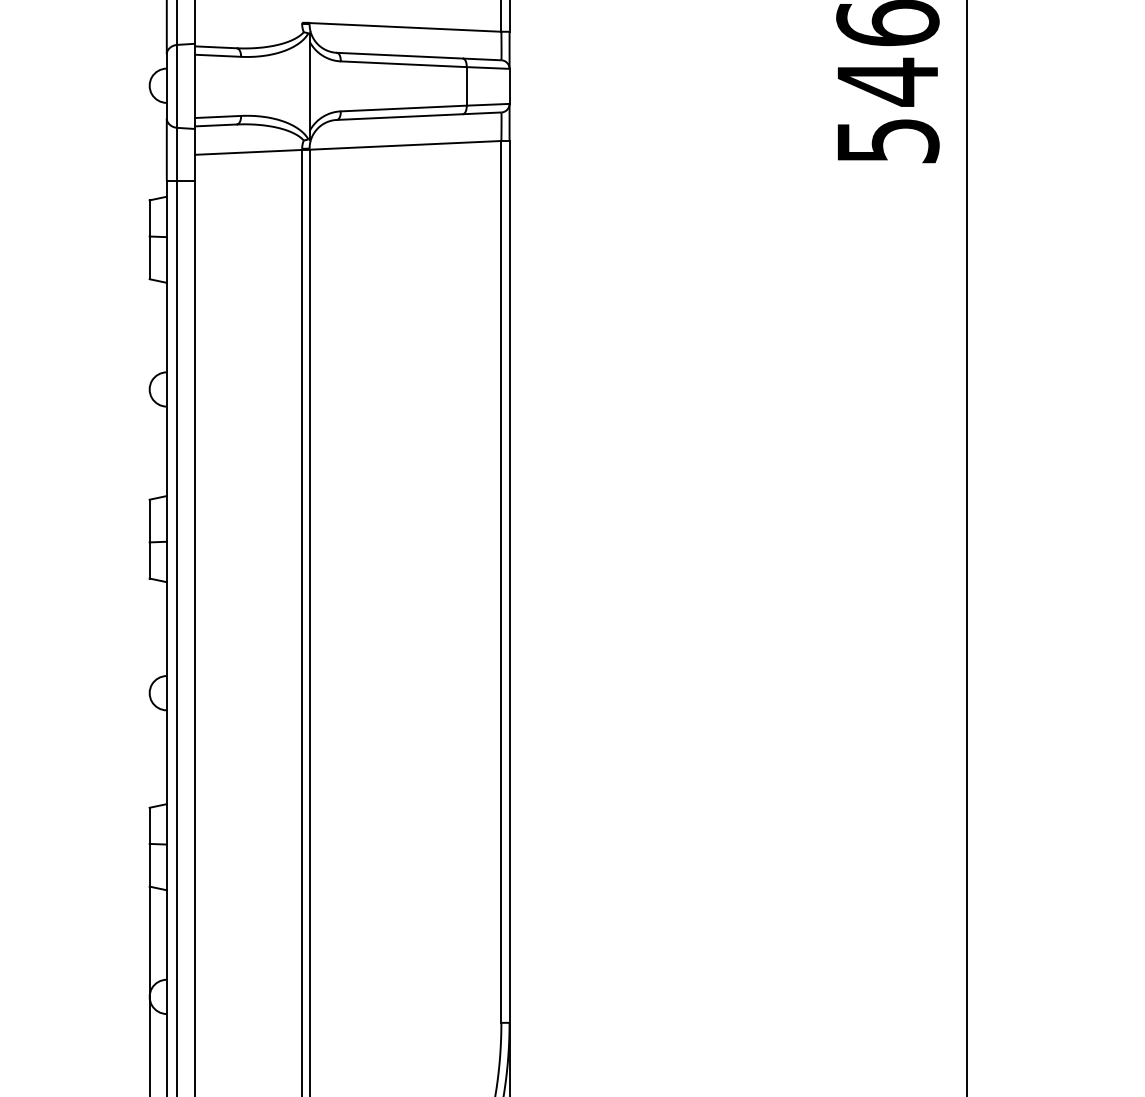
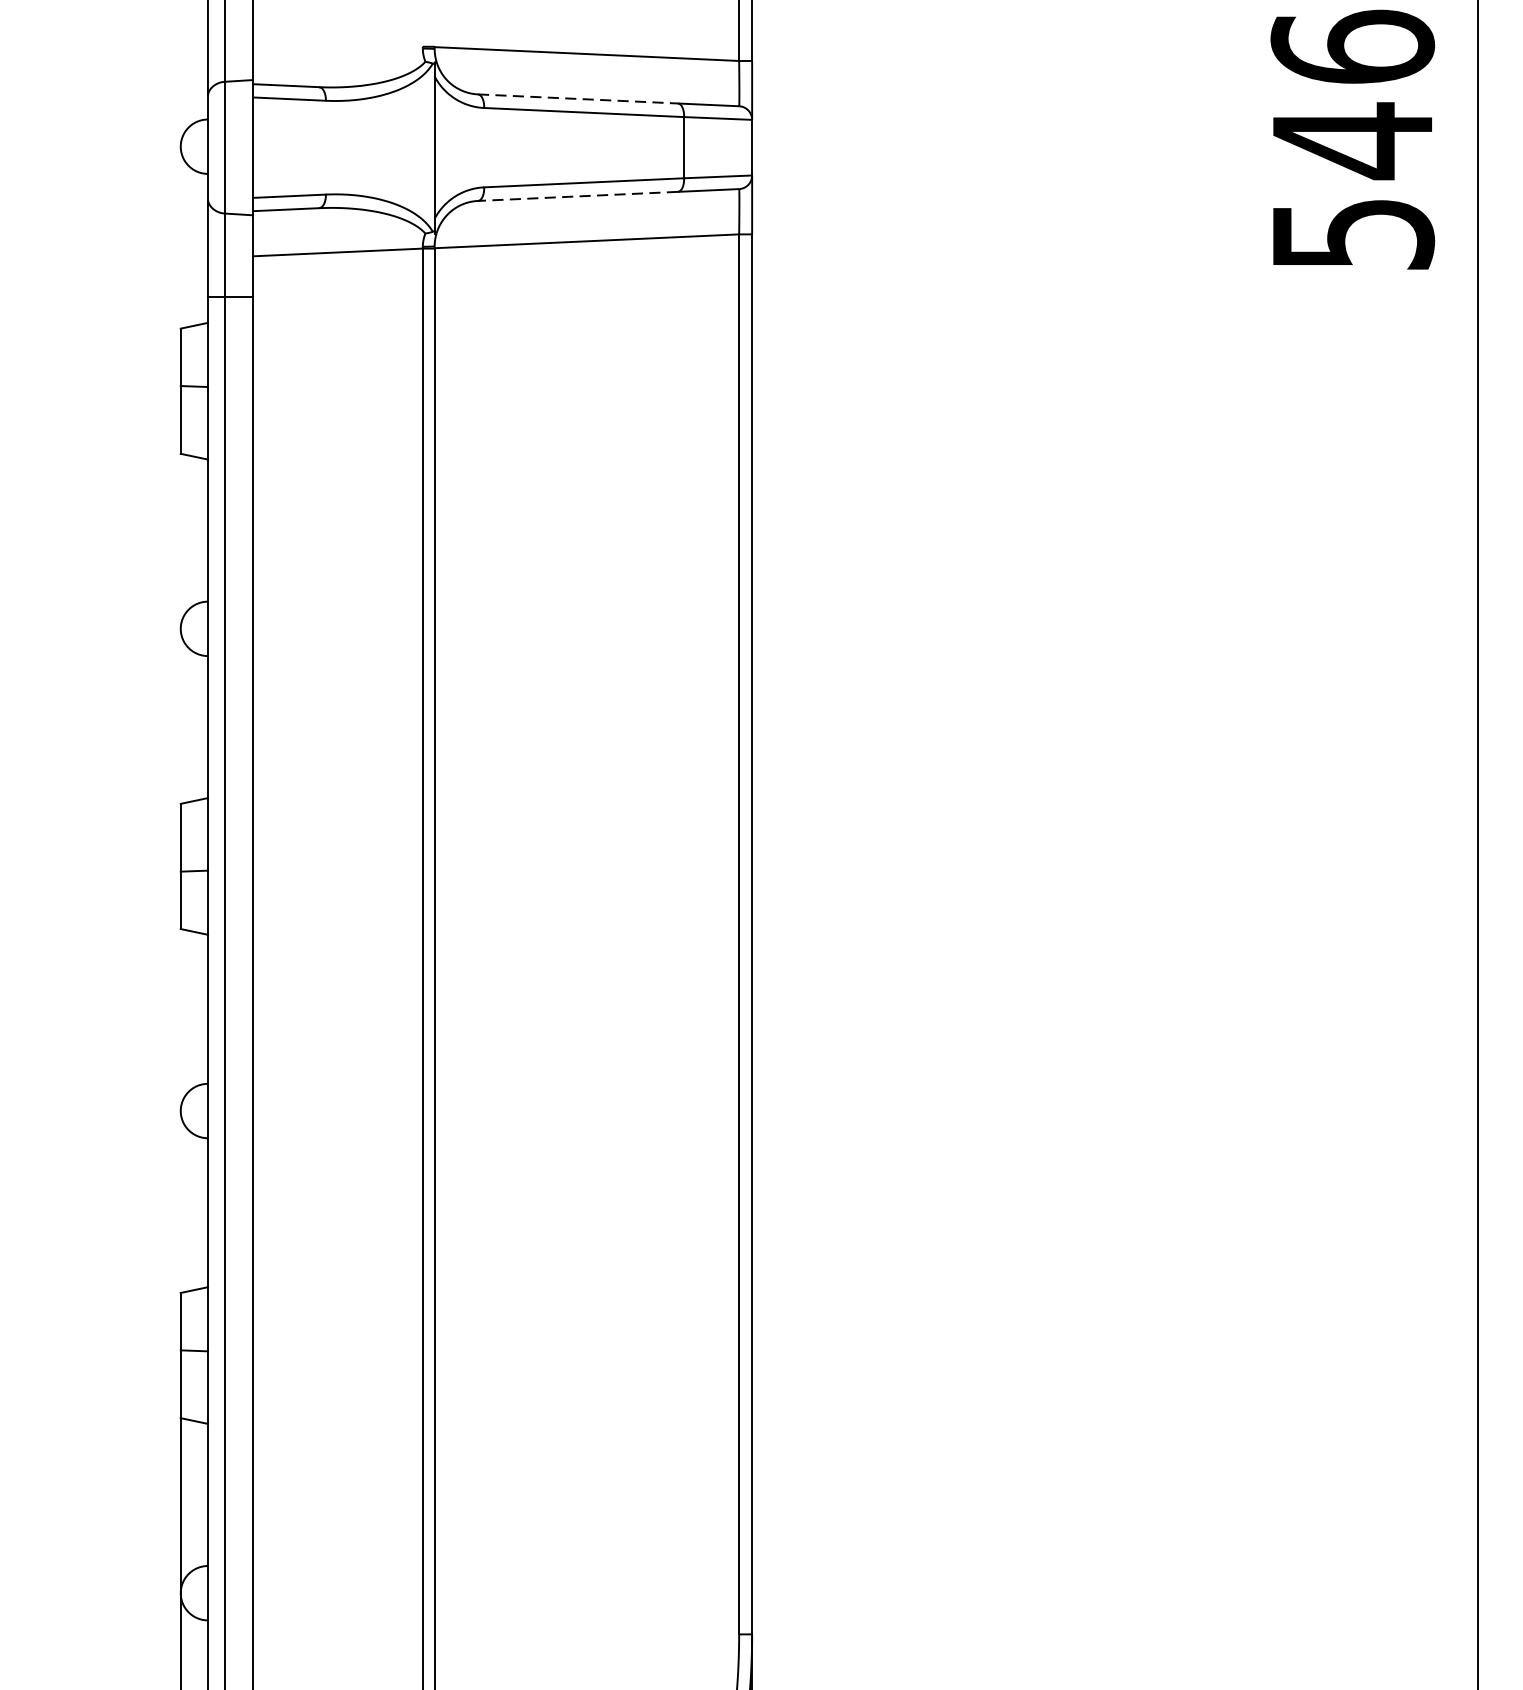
line: (400, 55) -> (578, 98), solid -> dashed
line: (399, 117) -> (577, 197), solid -> dashed

